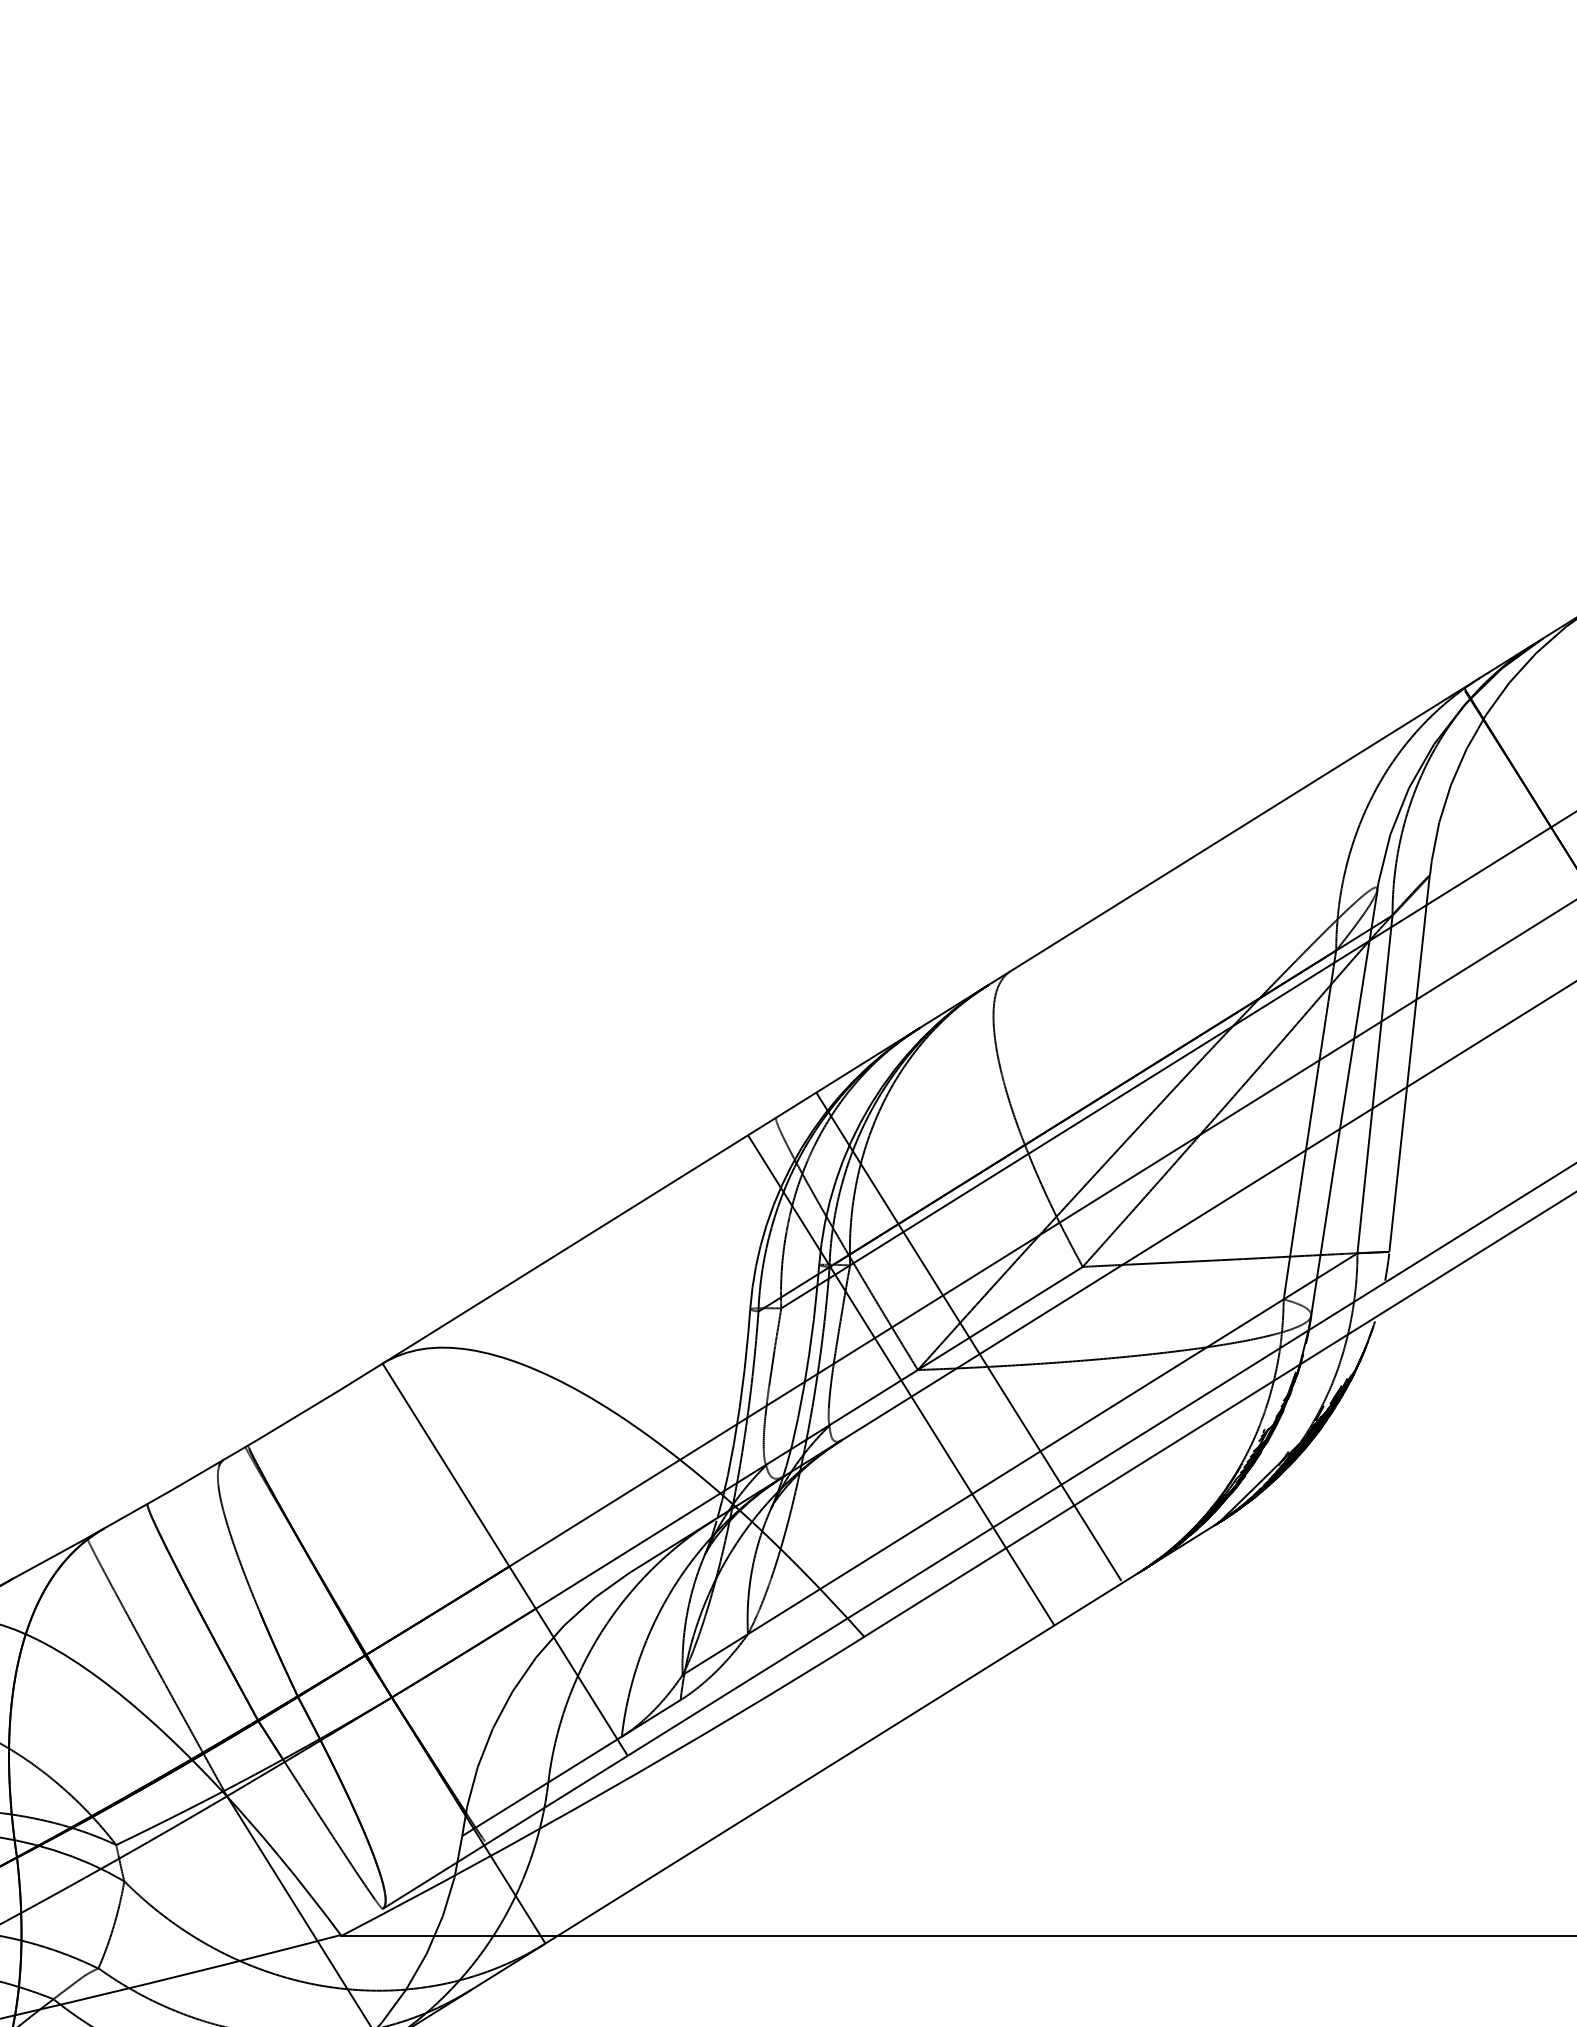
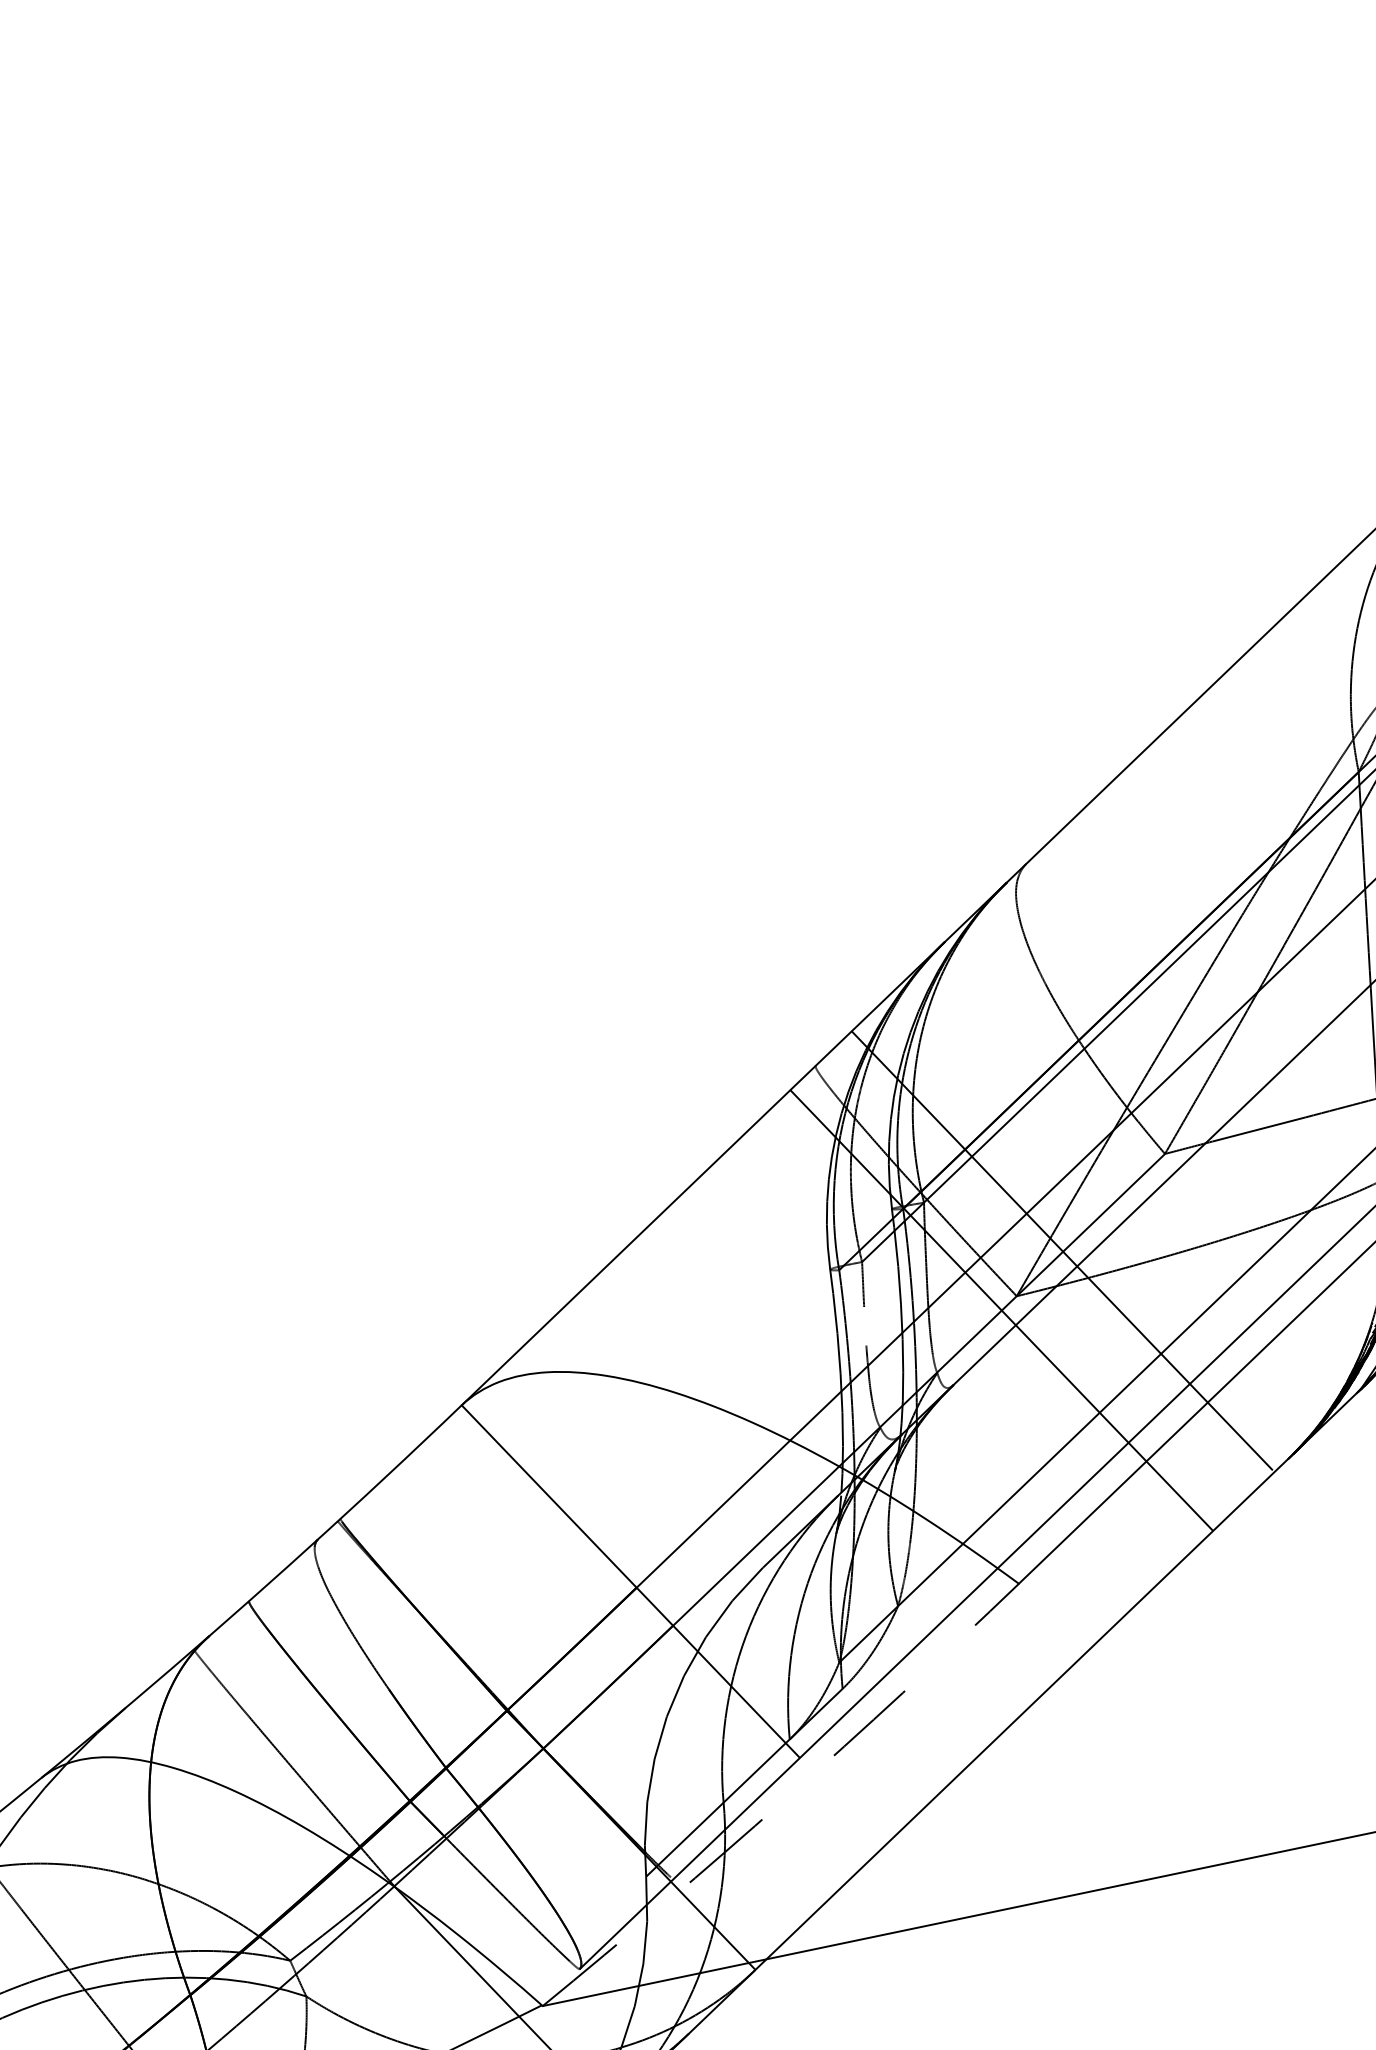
line: (771, 1368) -> (864, 1326), removed
arc: (605, 1791) -> (784, 1799), solid -> dashed

